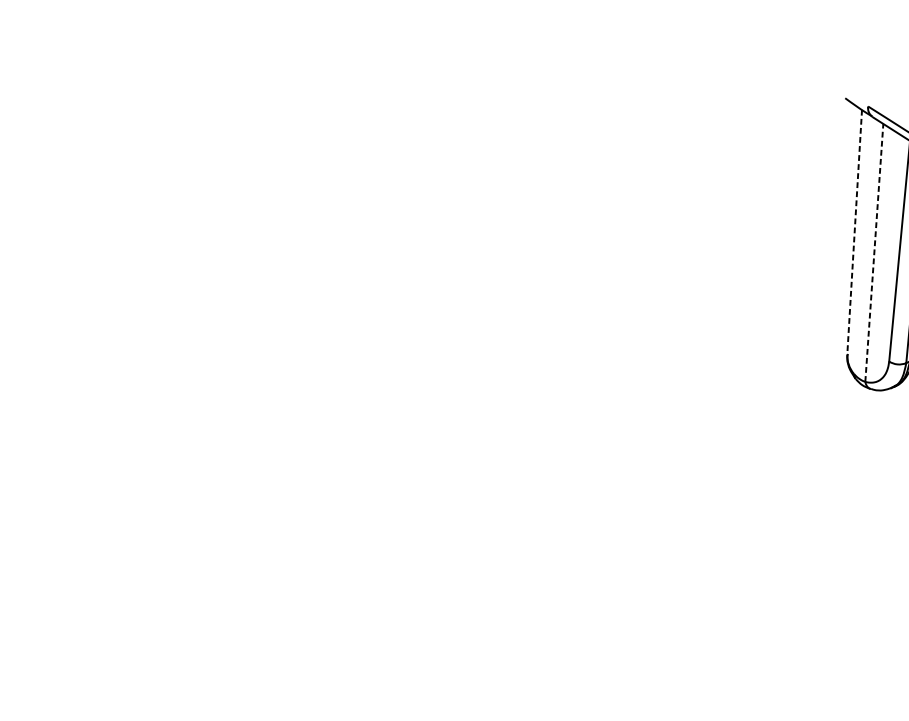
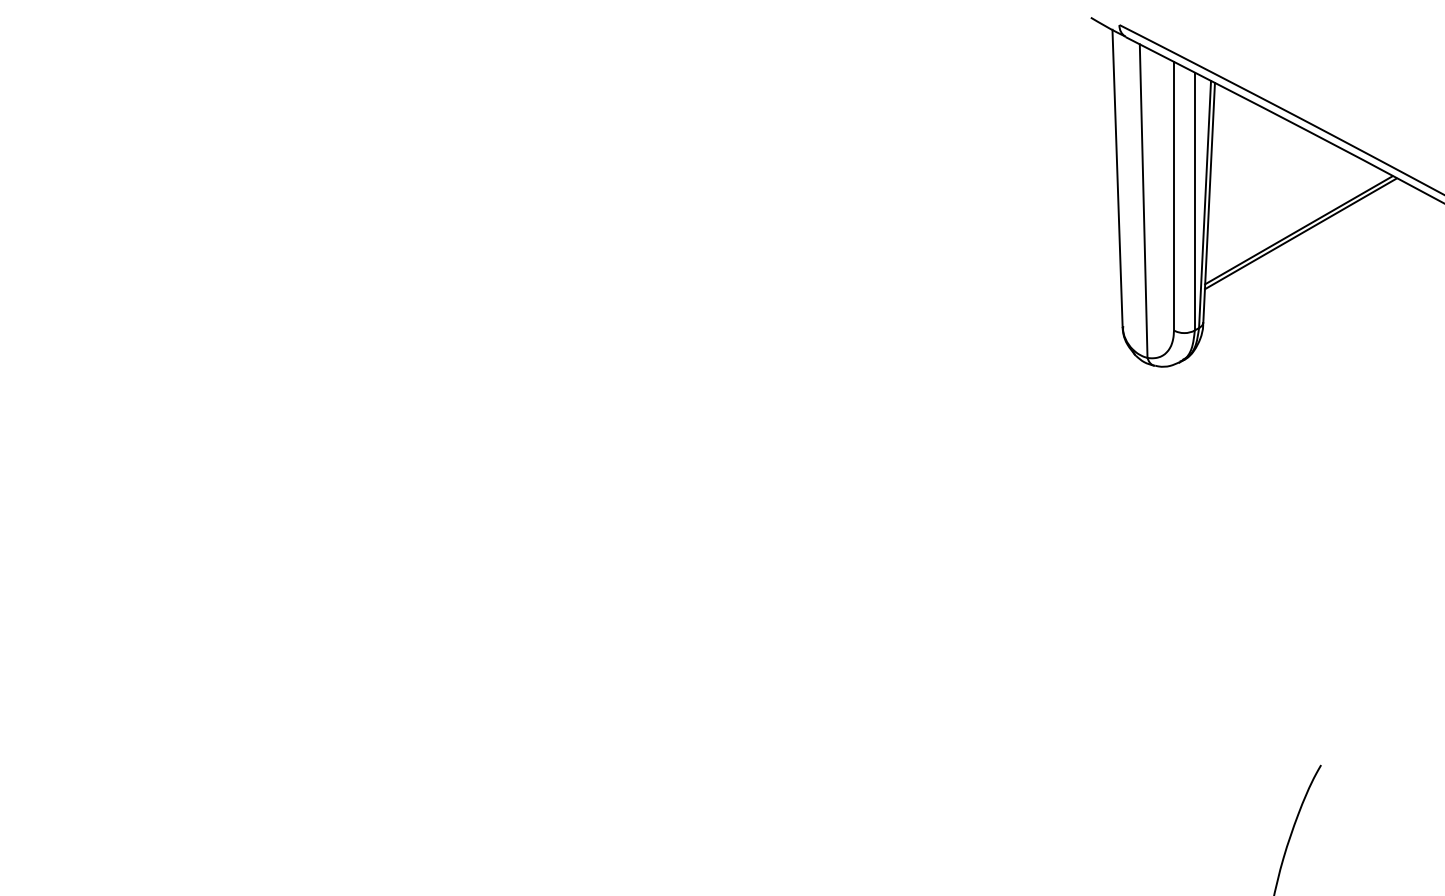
line: (854, 232) -> (1117, 178), dashed -> solid
line: (874, 253) -> (1143, 201), dashed -> solid

